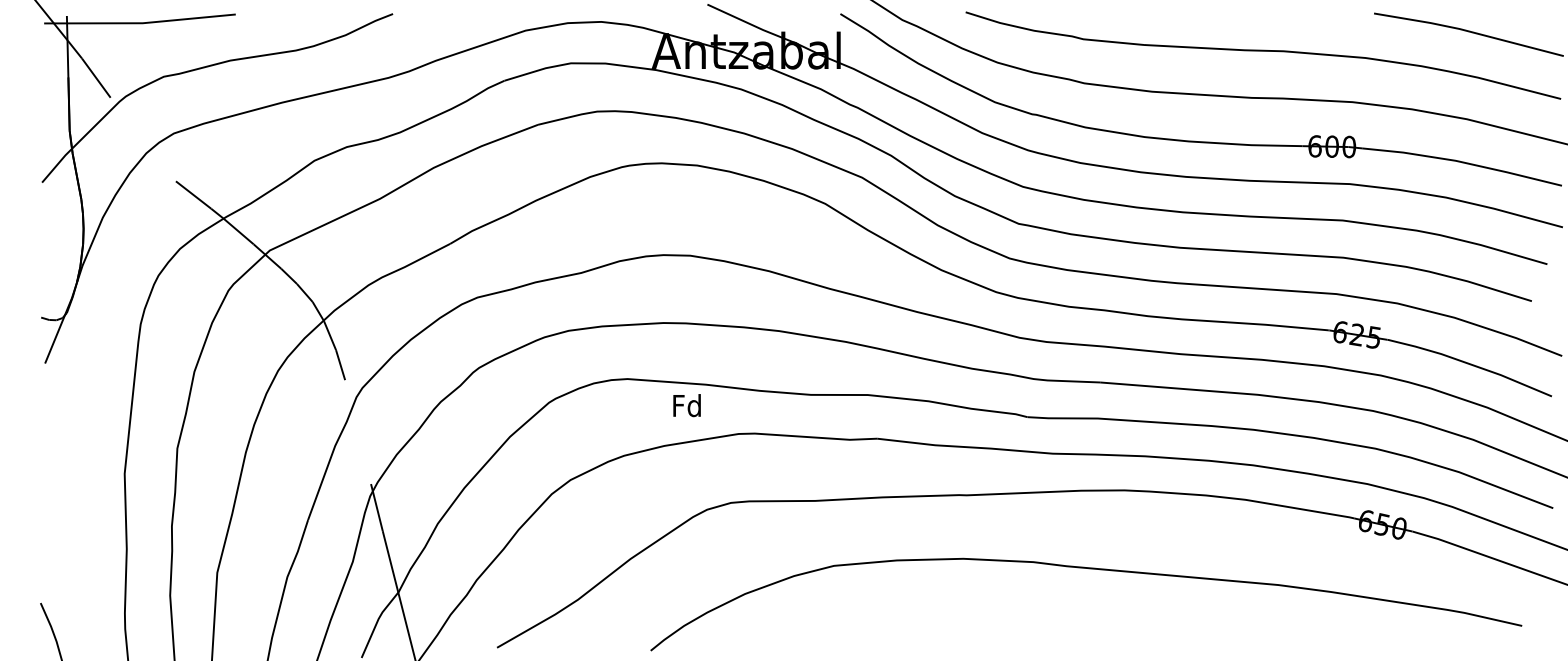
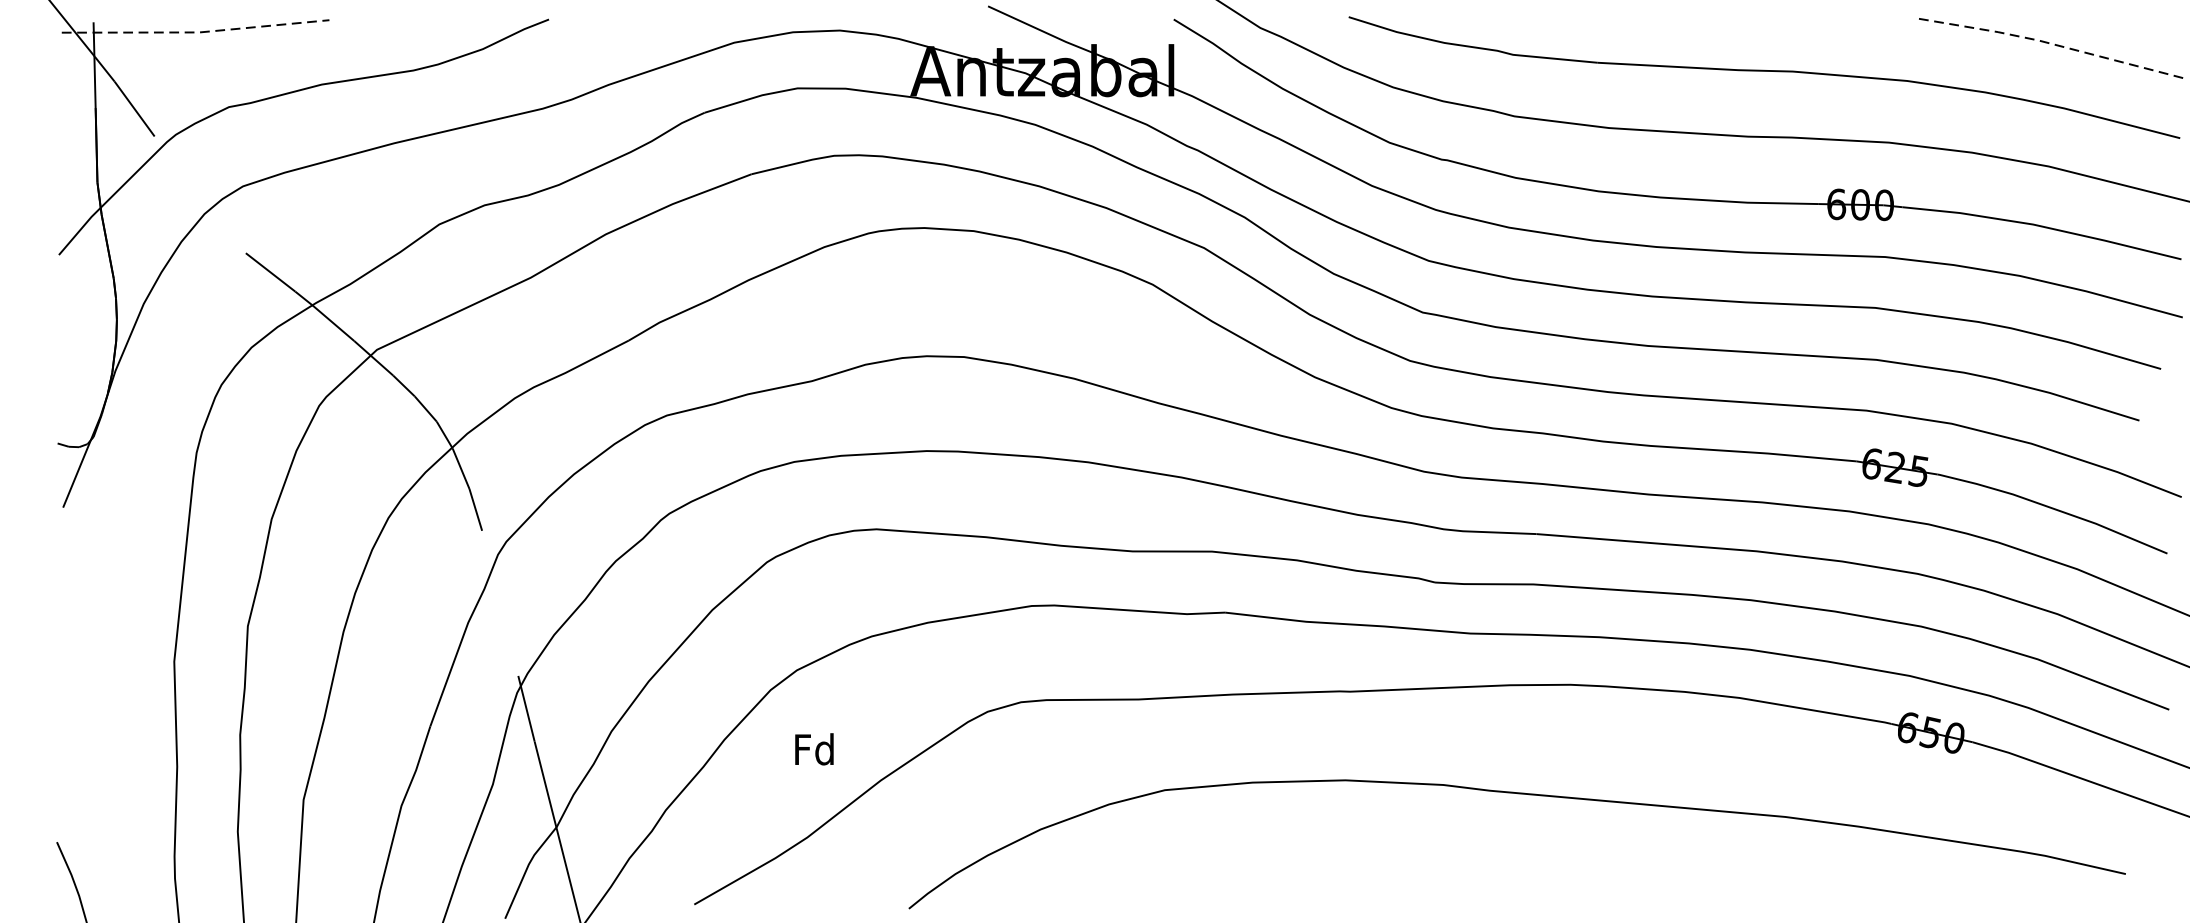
line: (140, 23) -> (196, 32), solid -> dashed
line: (1468, 31) -> (2050, 43), solid -> dashed
text: (686, 405) -> (813, 749), moved

